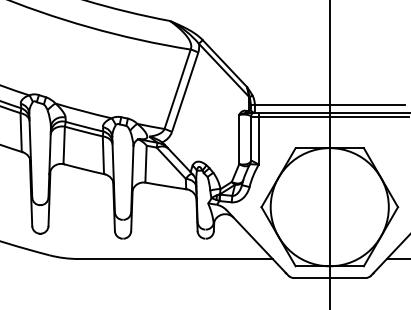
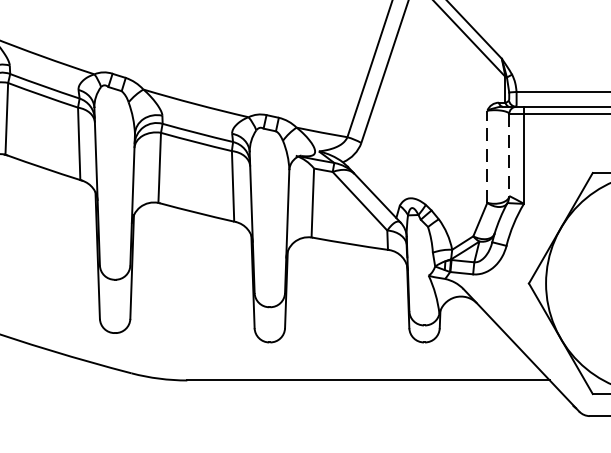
line: (251, 138) -> (510, 154), solid -> dashed
line: (239, 139) -> (487, 156), solid -> dashed

